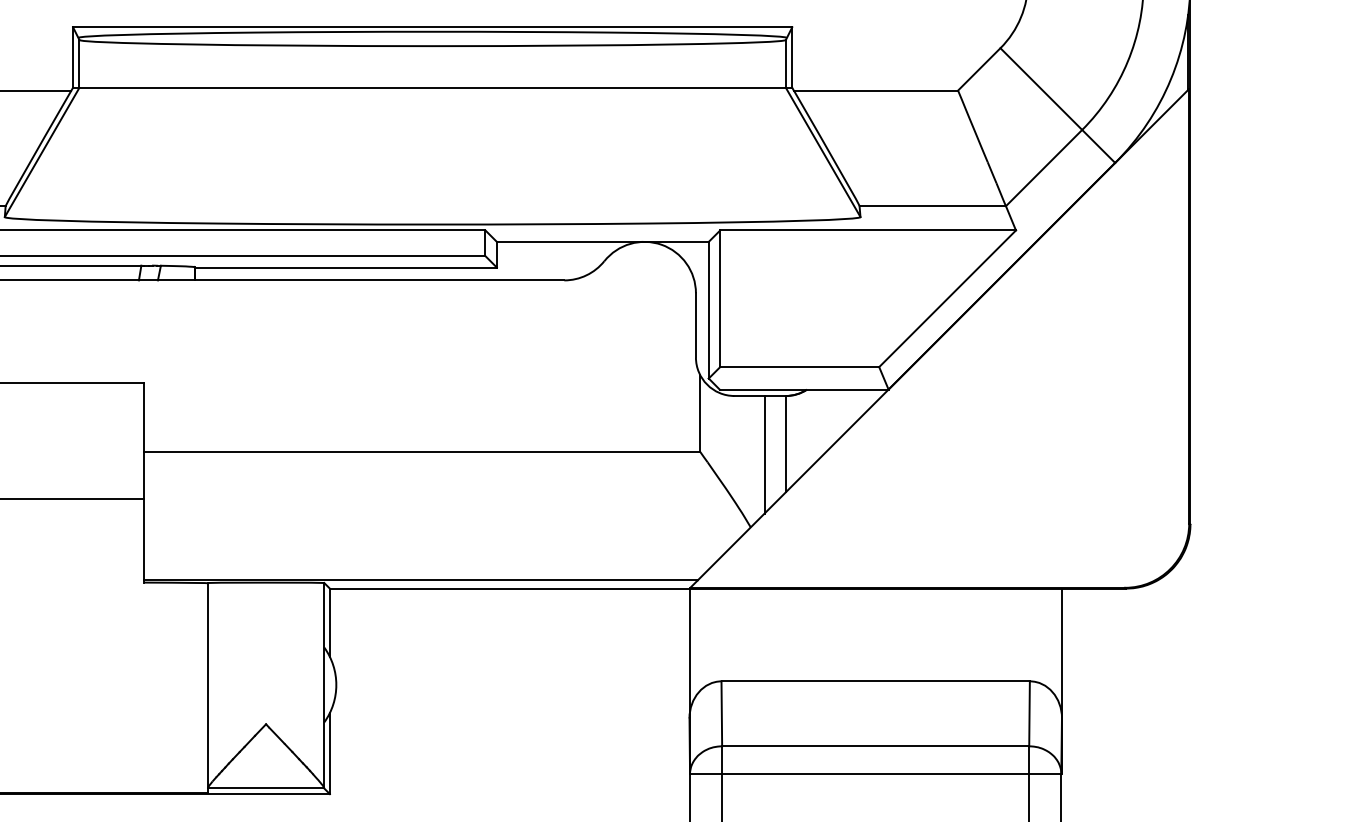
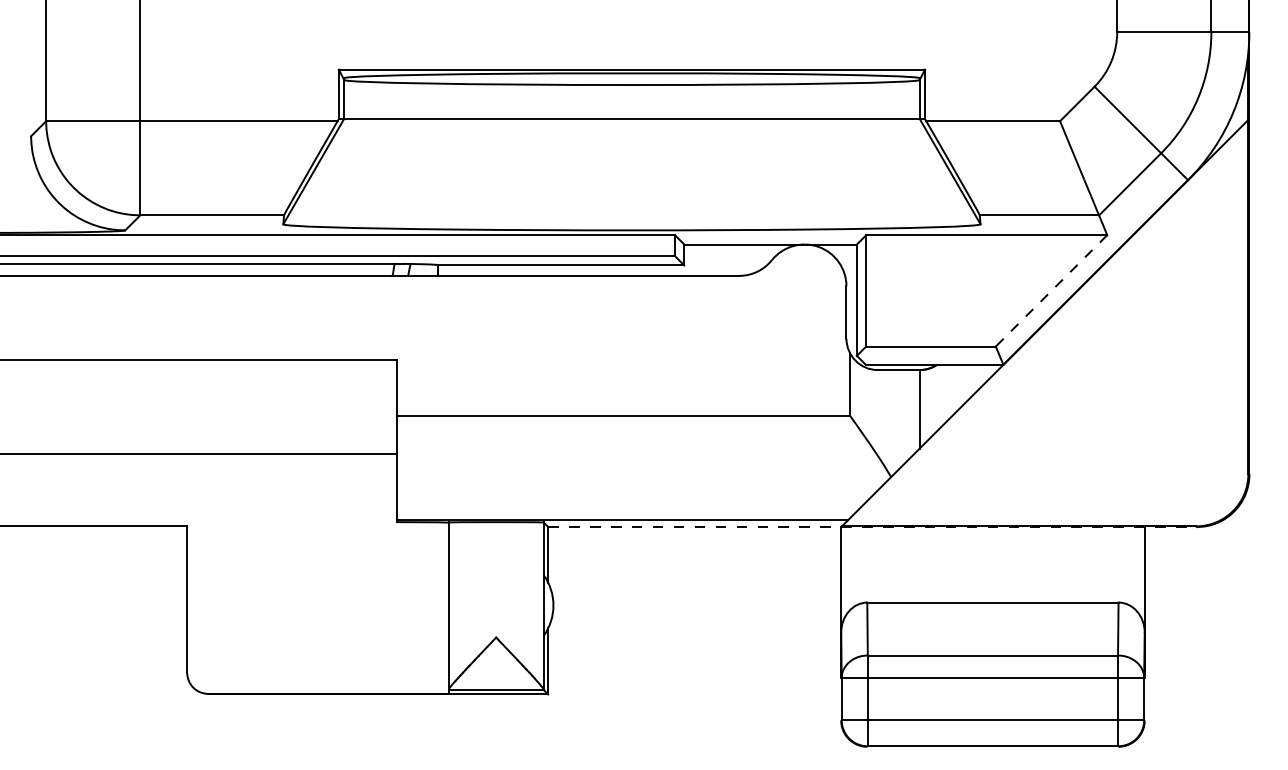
line: (947, 298) -> (1051, 290), solid -> dashed
line: (764, 454) -> (902, 417), removed
line: (729, 589) -> (873, 527), solid -> dashed

